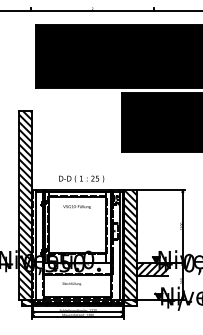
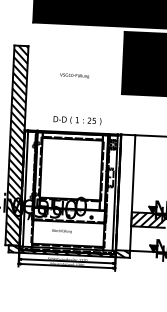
text: (76, 206) -> (74, 75), moved
hatch: (129, 244) -> (125, 192), removed

